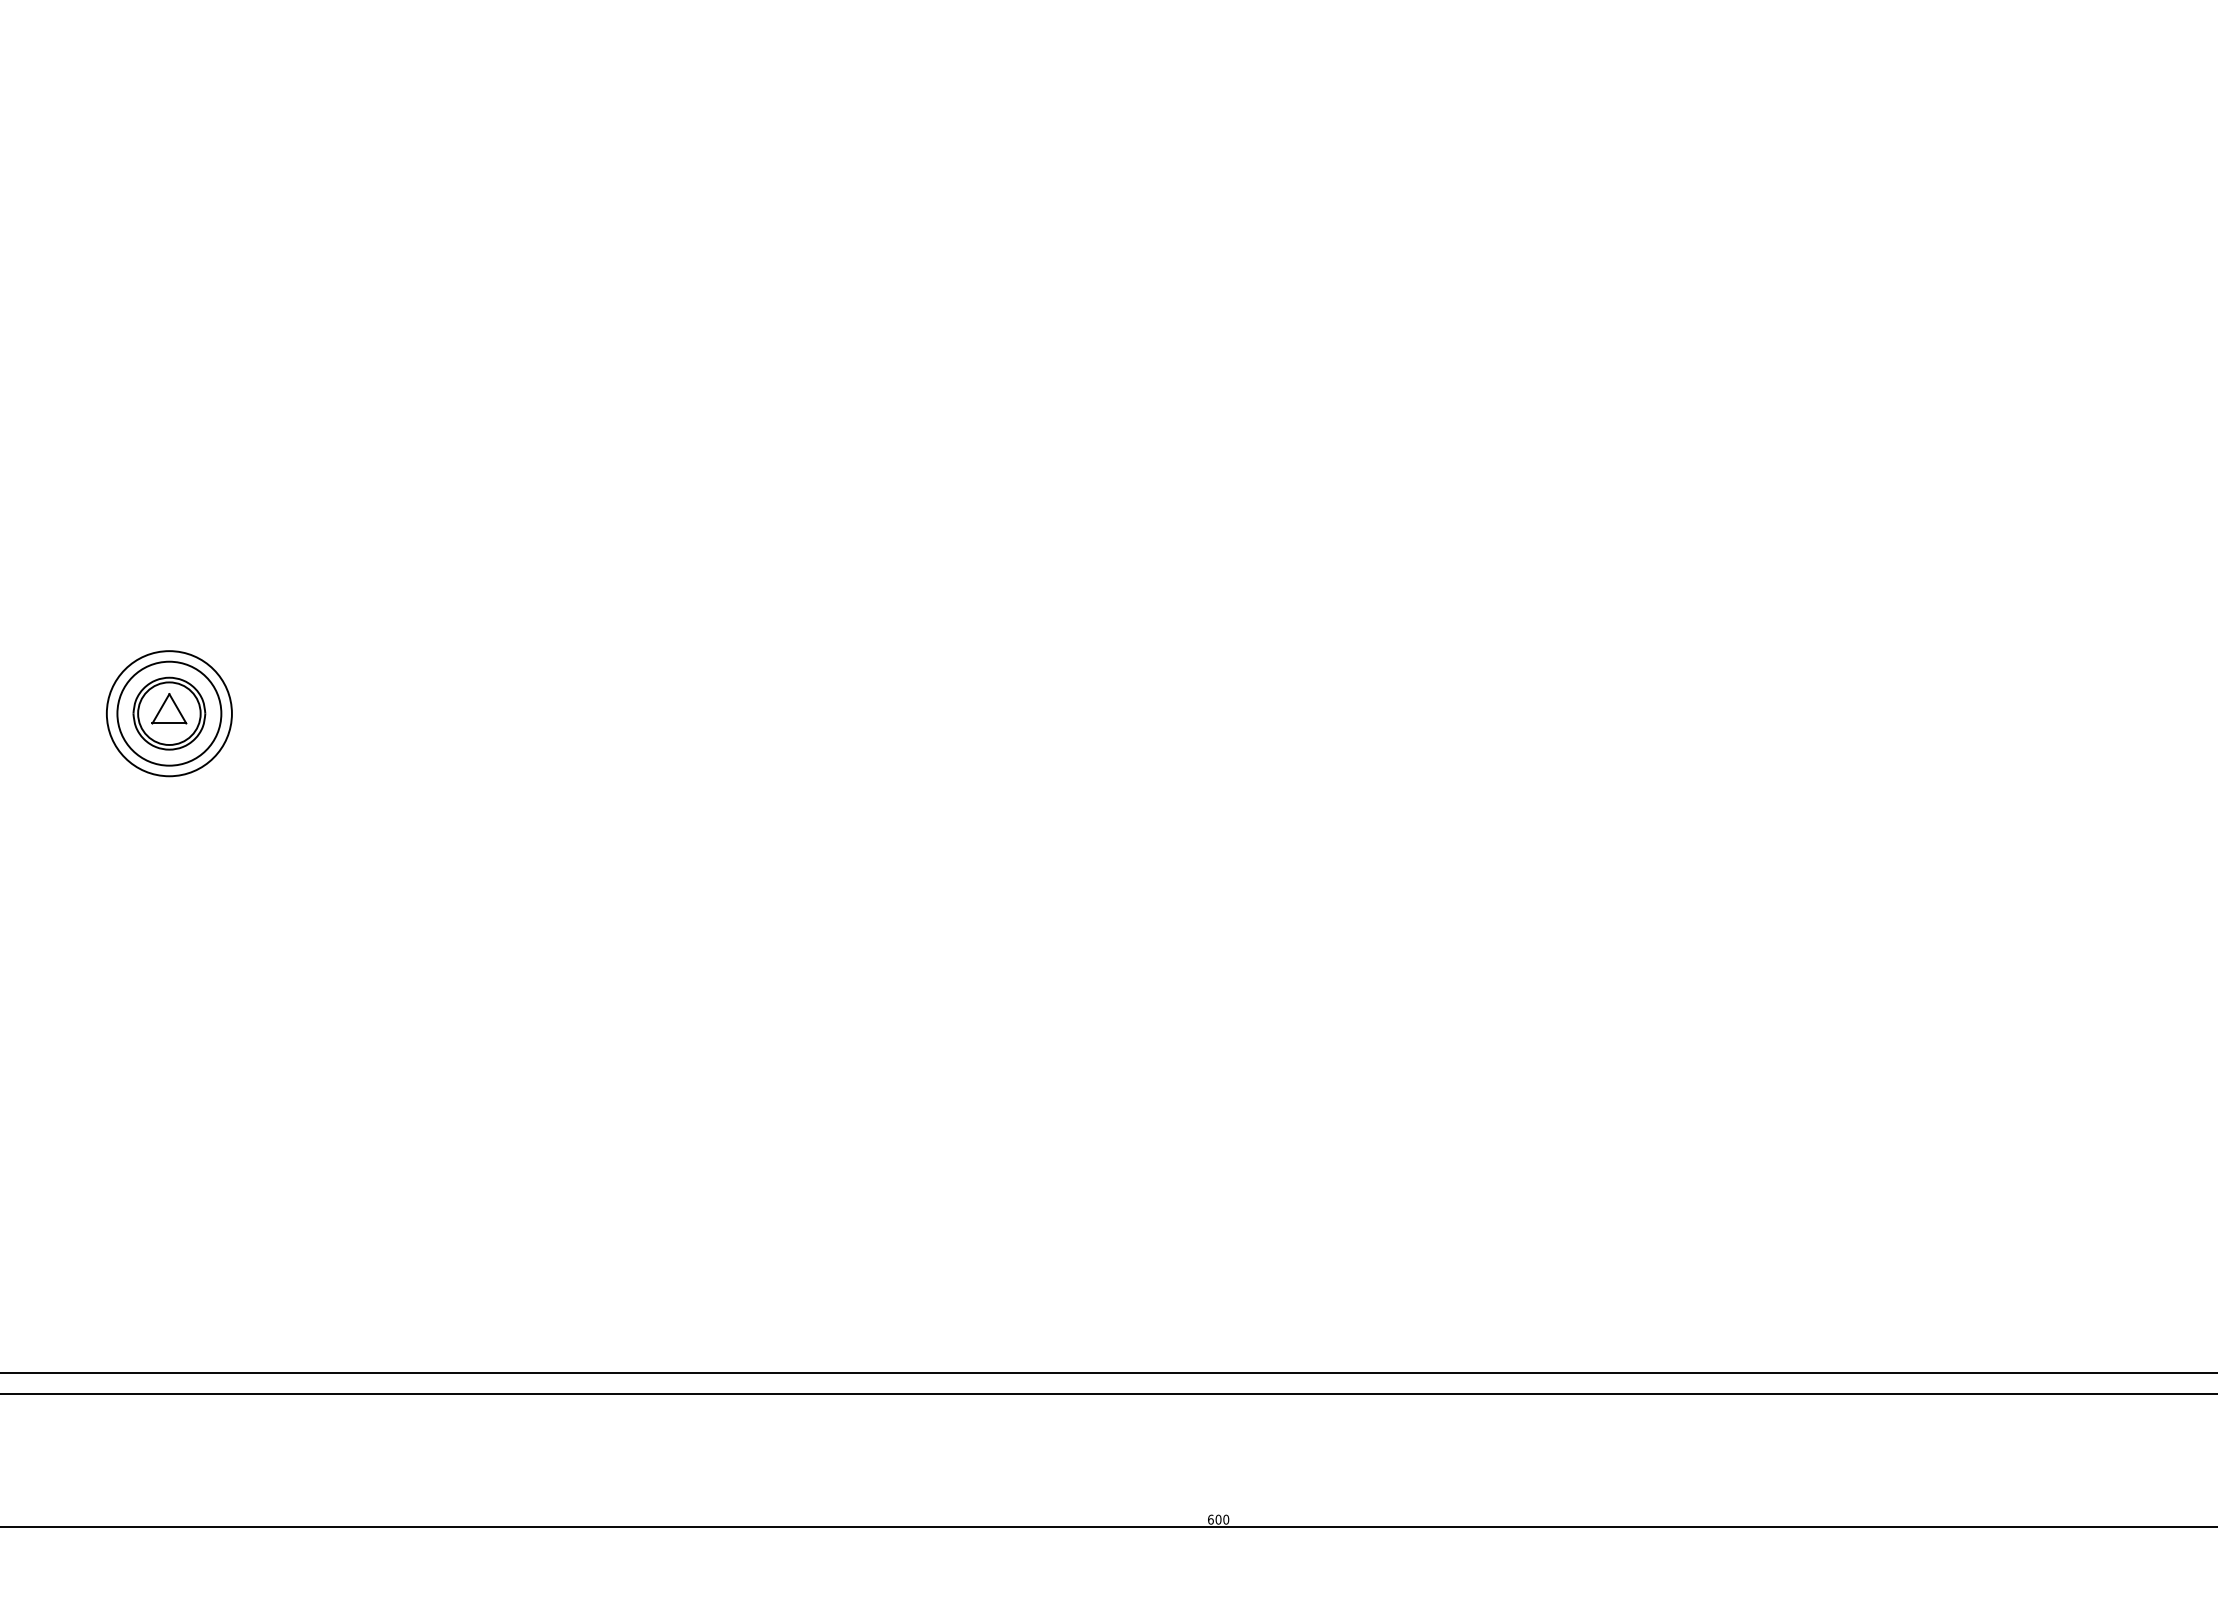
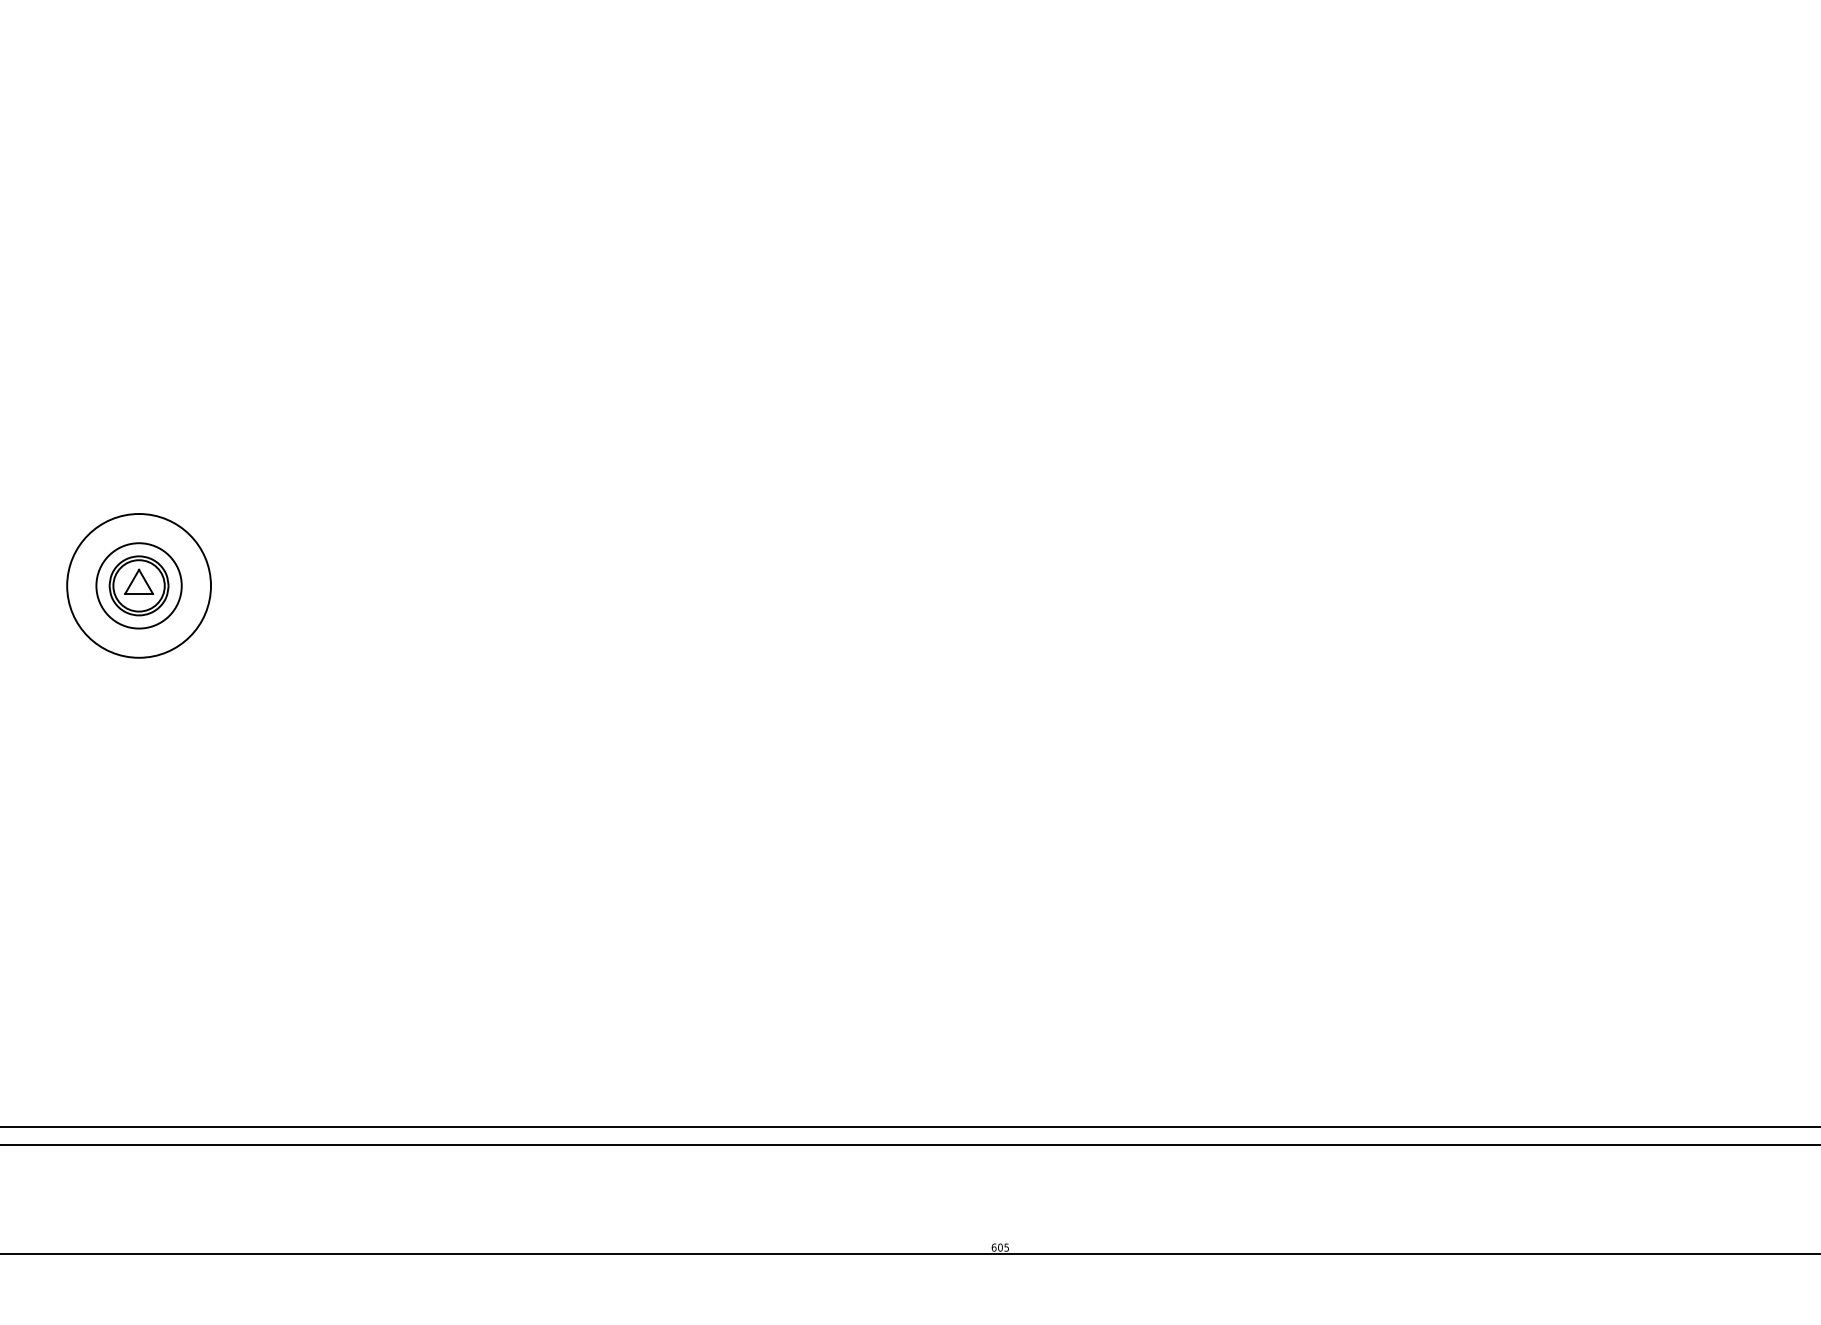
circle: (168, 713) -> (138, 585), size x1.4
text: (1226, 1519) -> (1006, 1247), 600 -> 605

